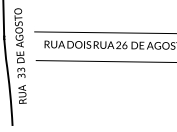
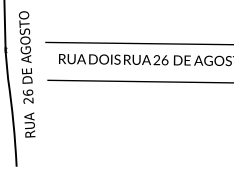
text: (21, 72) -> (28, 96), 33 -> 26

